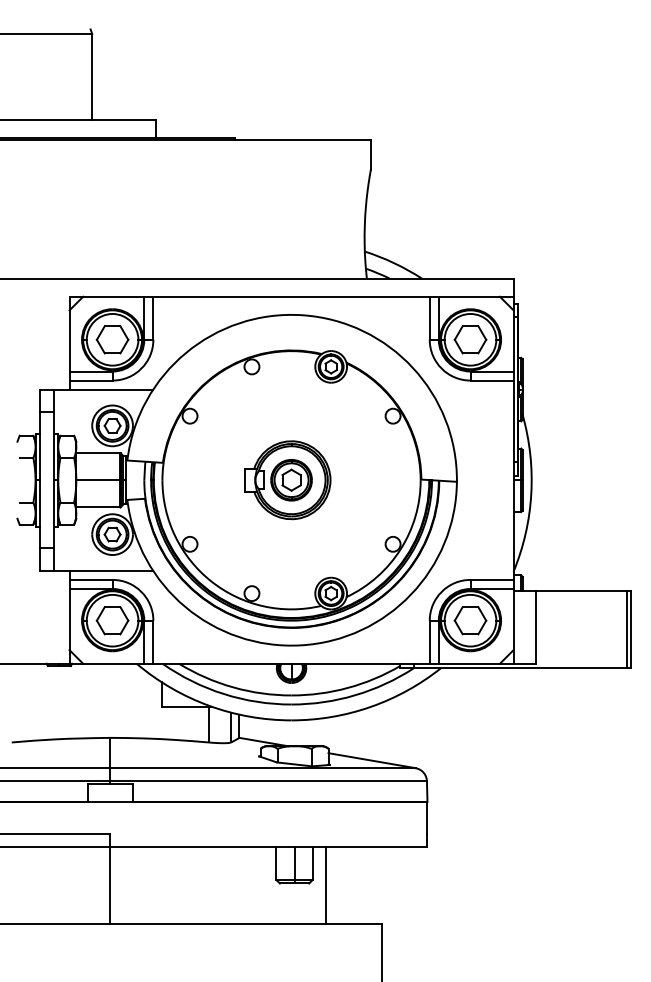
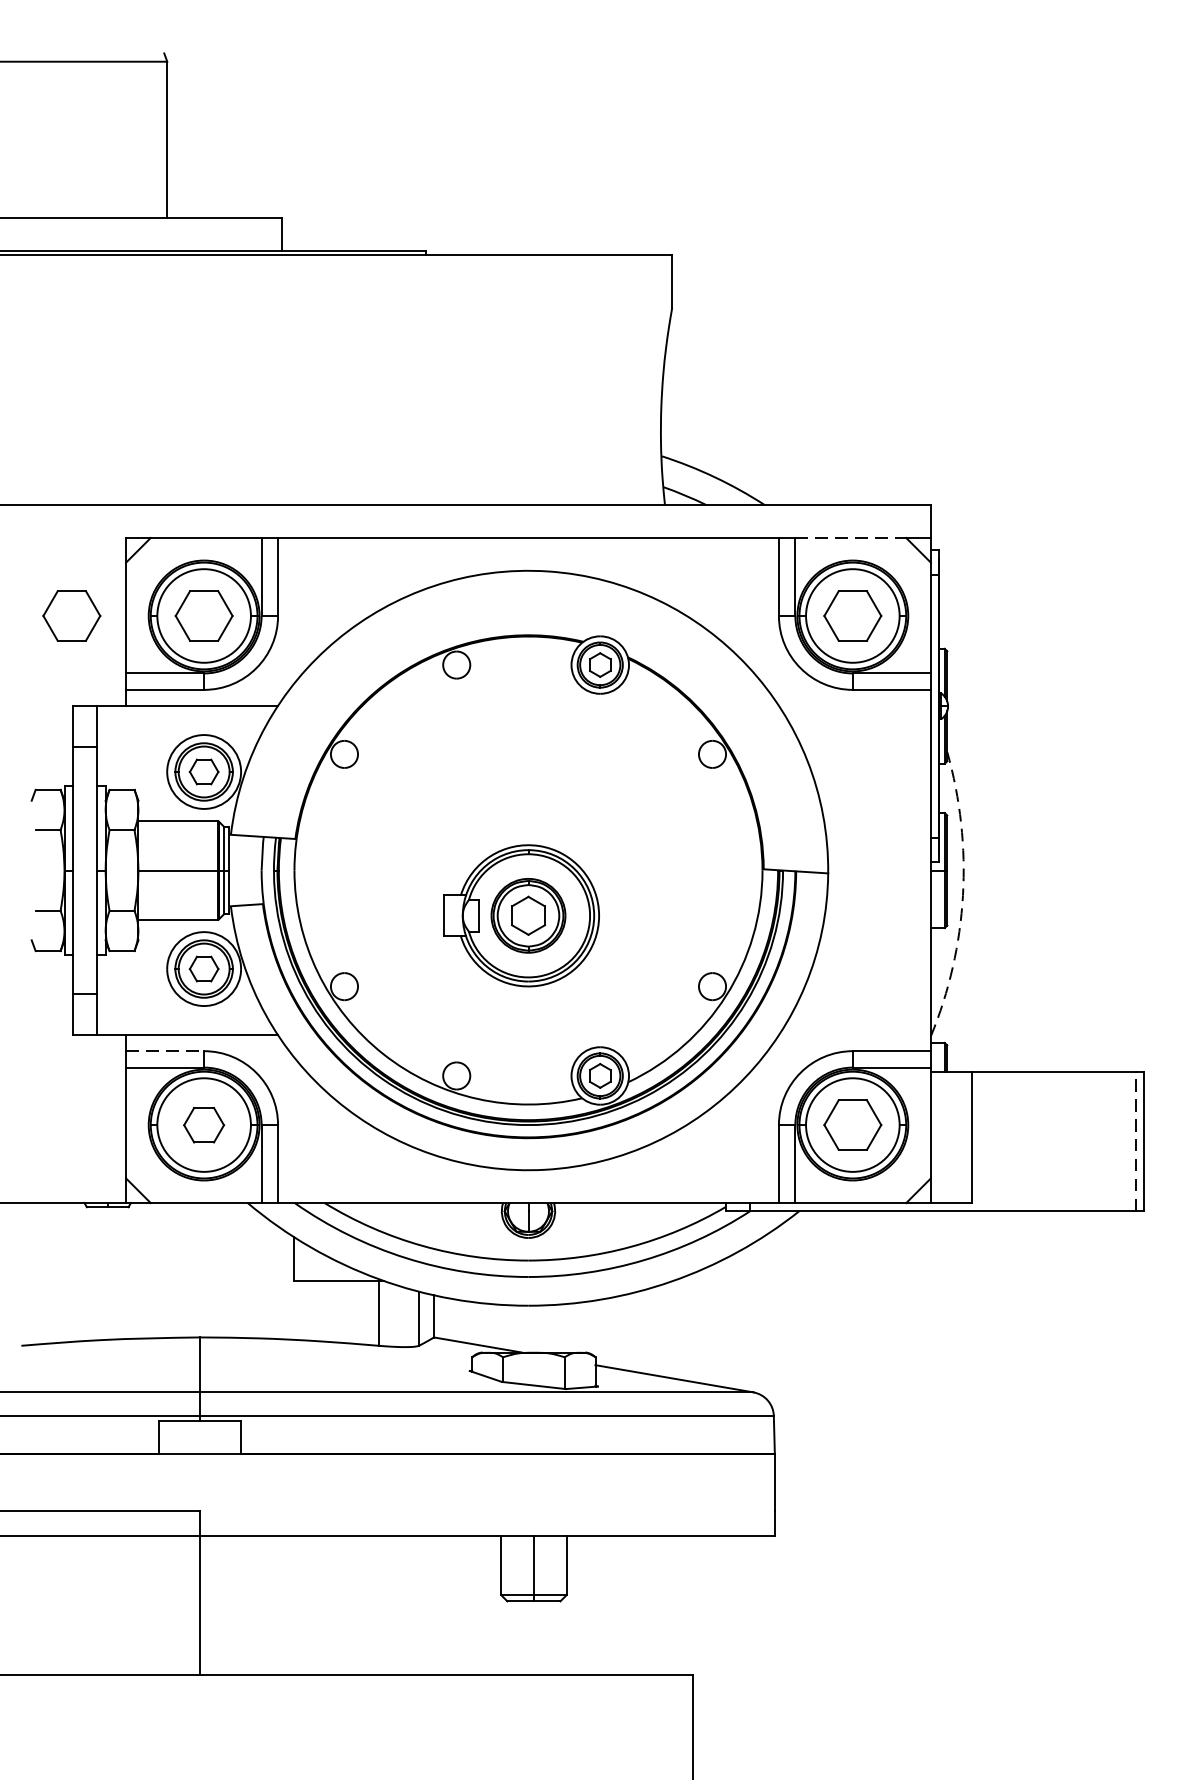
line: (469, 296) -> (850, 537), solid -> dashed
part: (39, 339) -> (71, 615), added
part: (287, 480) -> (521, 916), moved
arc: (531, 494) -> (963, 896), solid -> dashed
line: (91, 579) -> (165, 1050), solid -> dashed
part: (112, 620) -> (203, 1124), size x0.7
line: (626, 629) -> (1135, 1141), solid -> dashed
line: (326, 885) -> (591, 1604), removed

